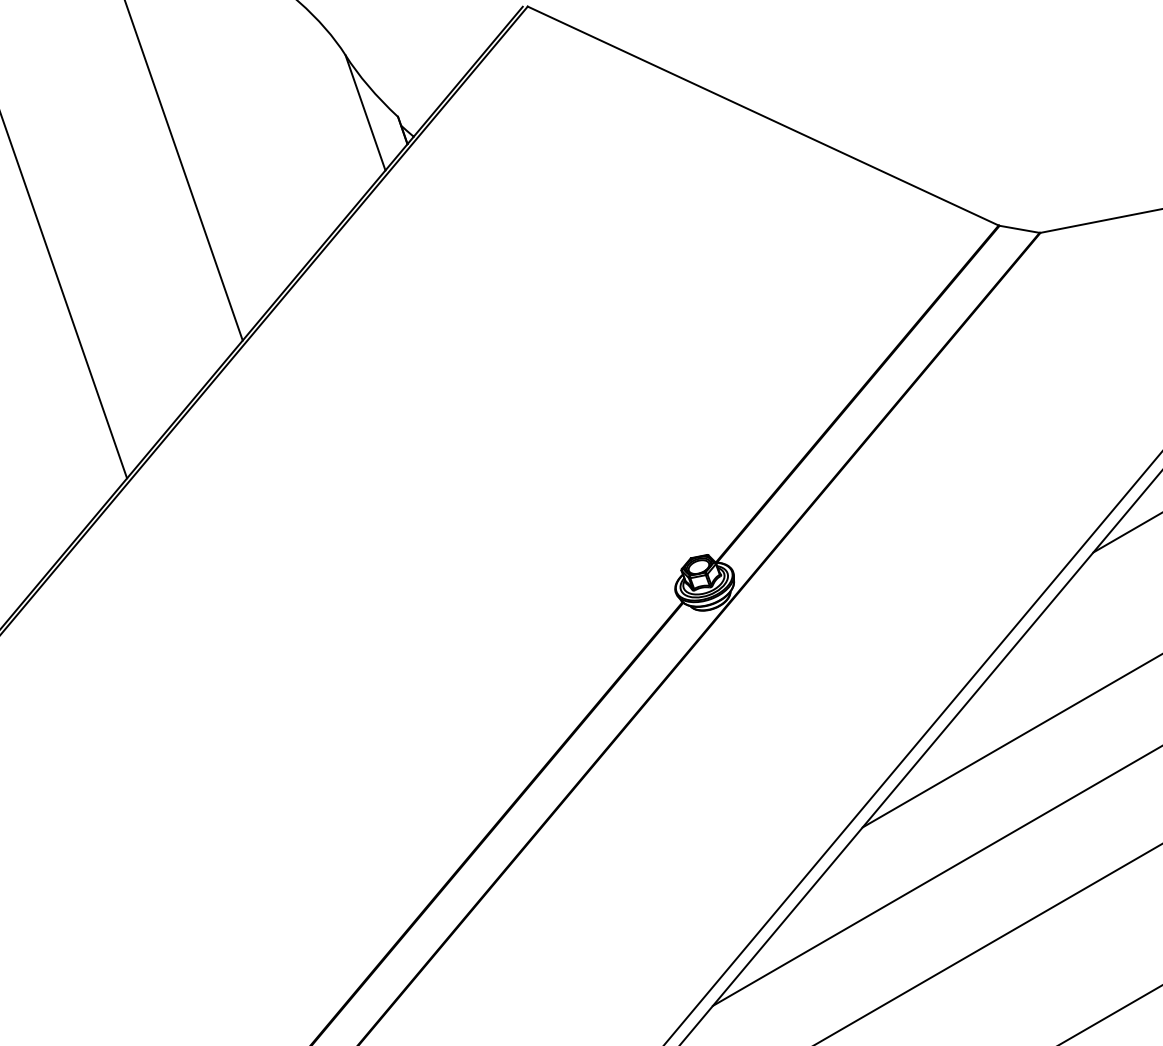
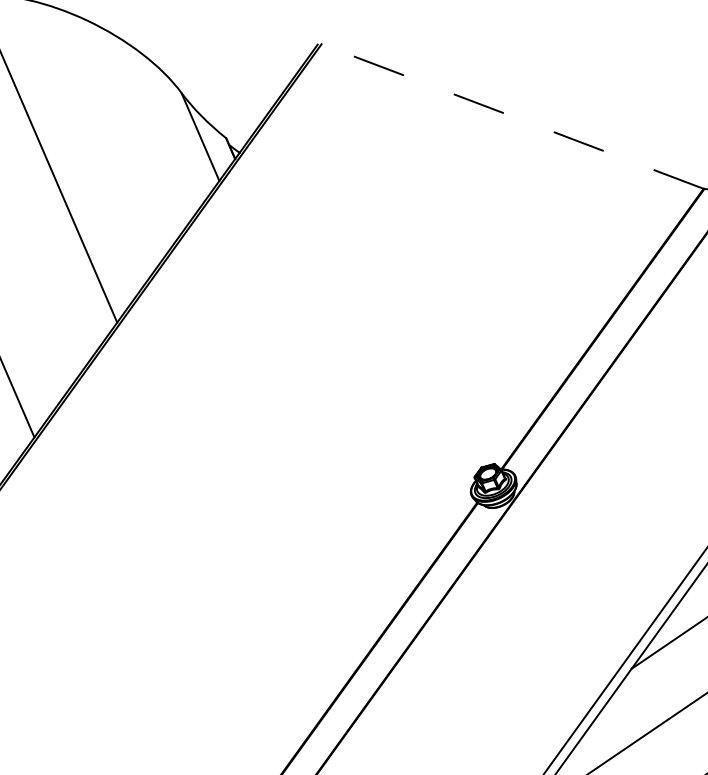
line: (763, 116) -> (512, 116), solid -> dashed

